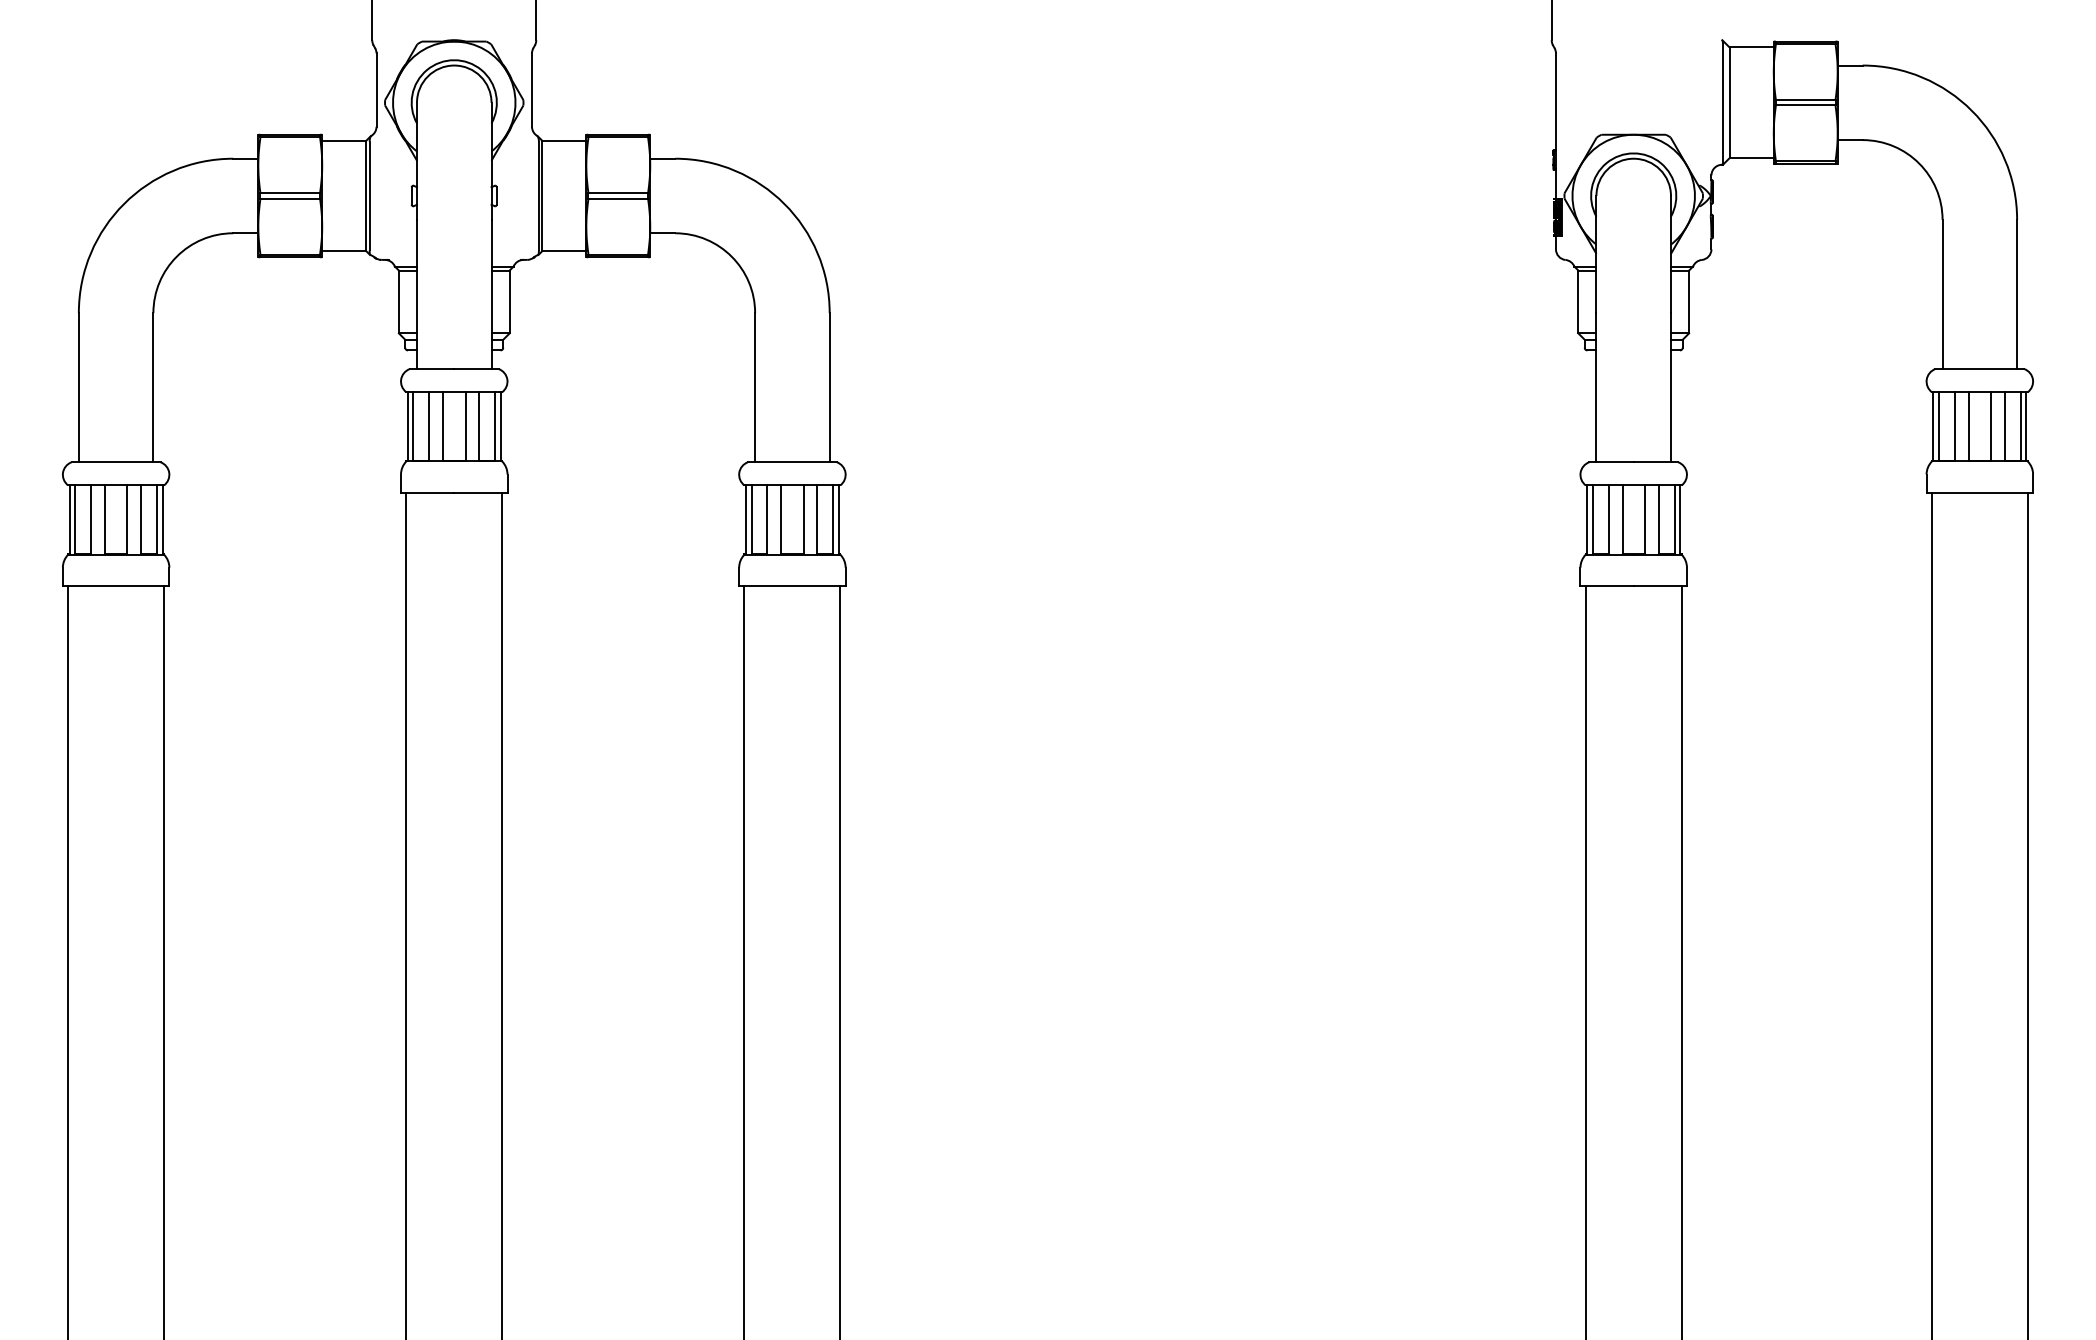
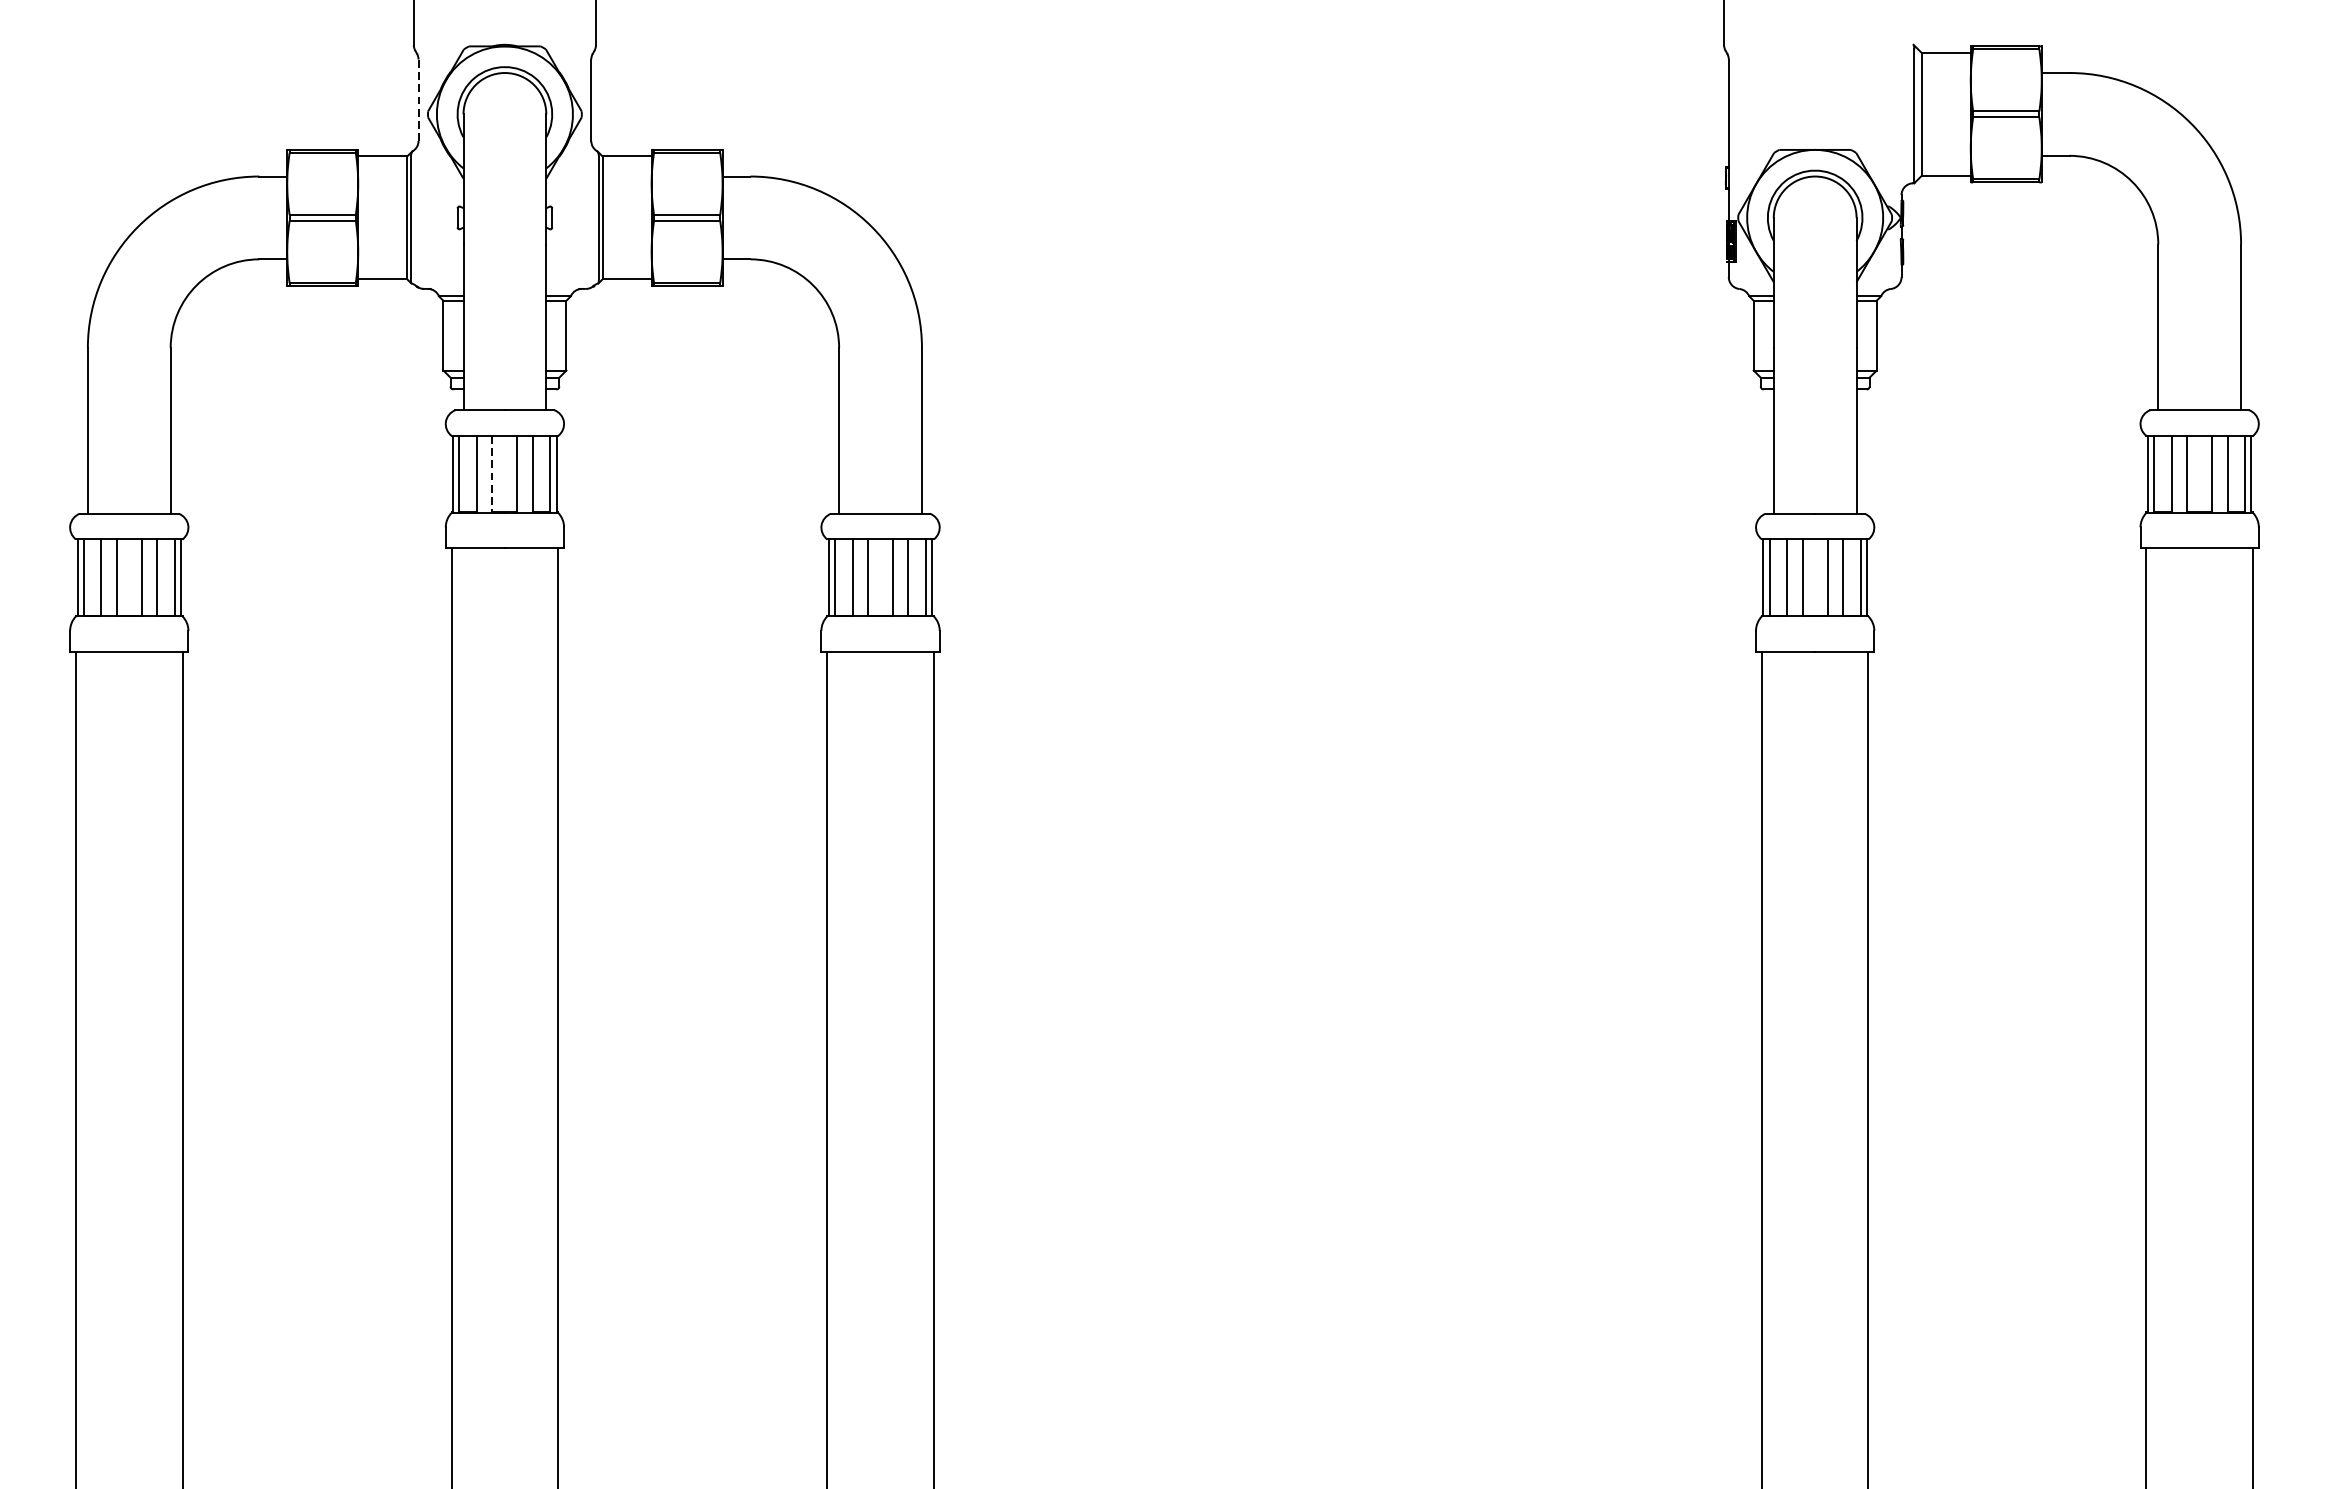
line: (376, 90) -> (418, 100), solid -> dashed
line: (443, 427) -> (492, 475), solid -> dashed

